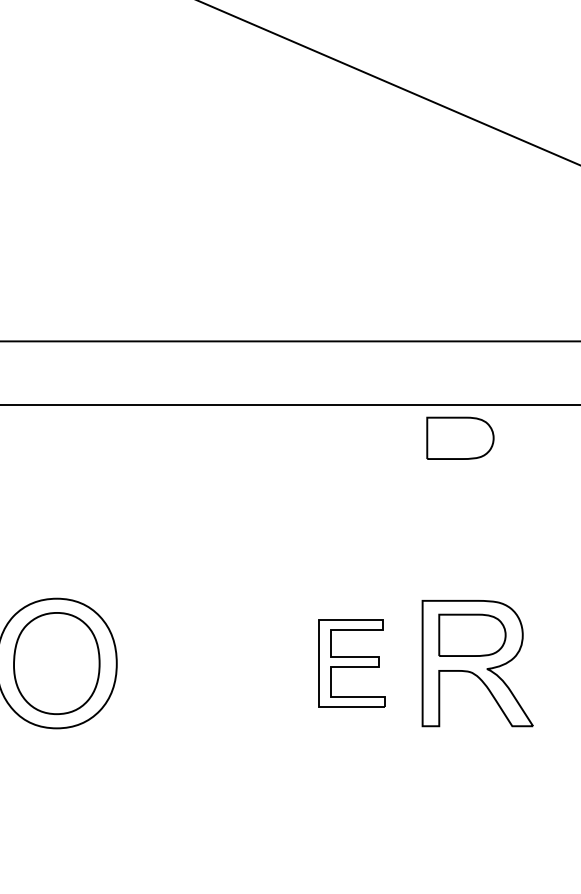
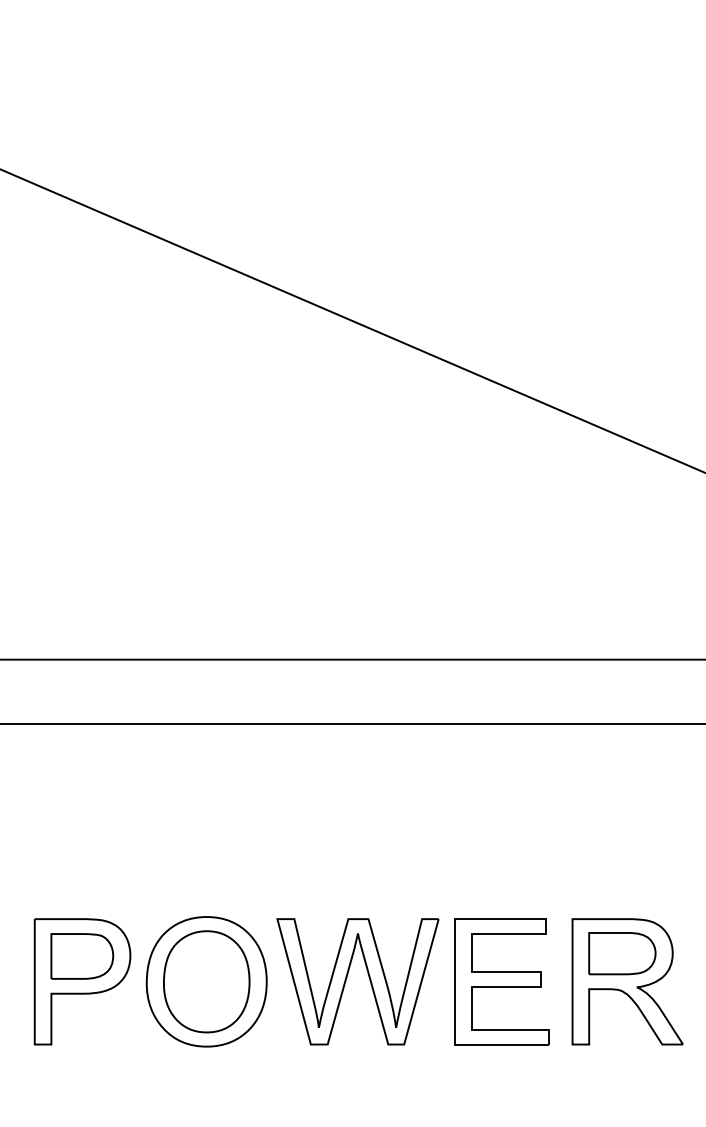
part: (460, 438) -> (610, 756), removed
part: (197, 660) -> (347, 978), added
part: (351, 663) -> (501, 981), size x1.43

